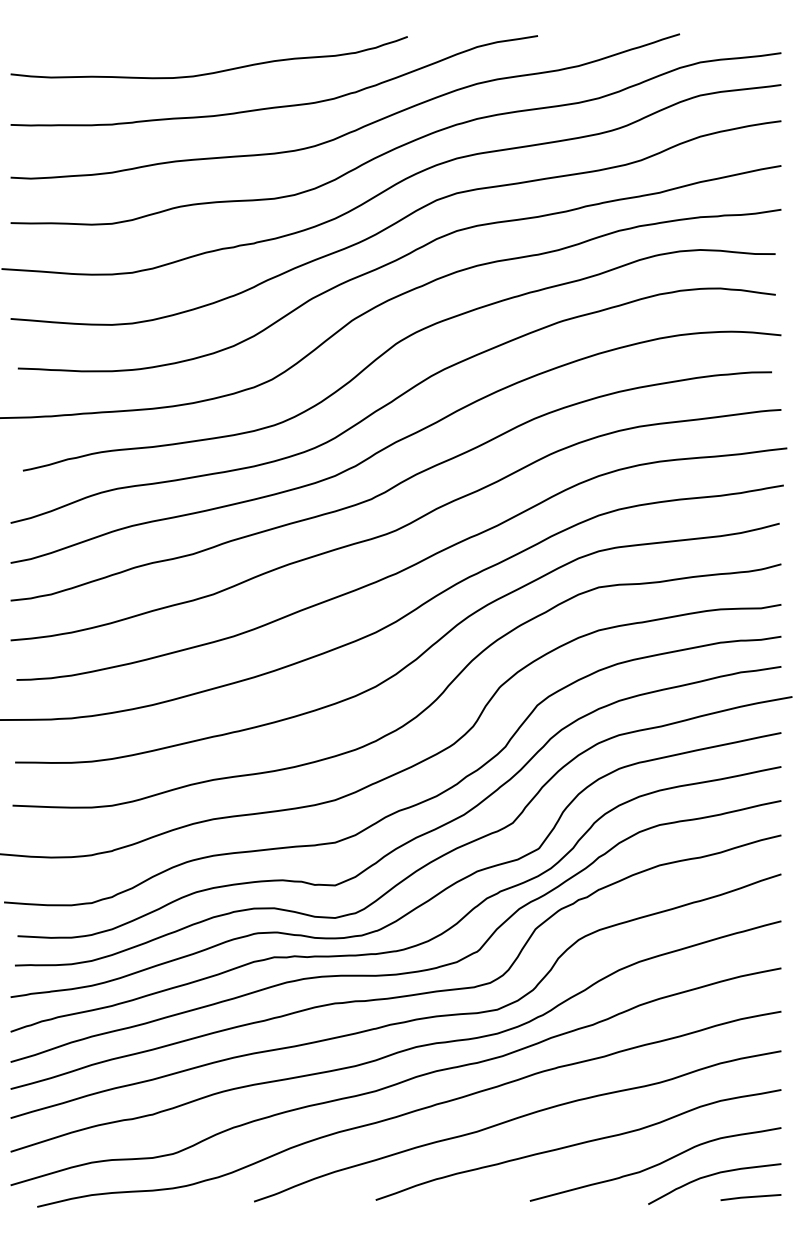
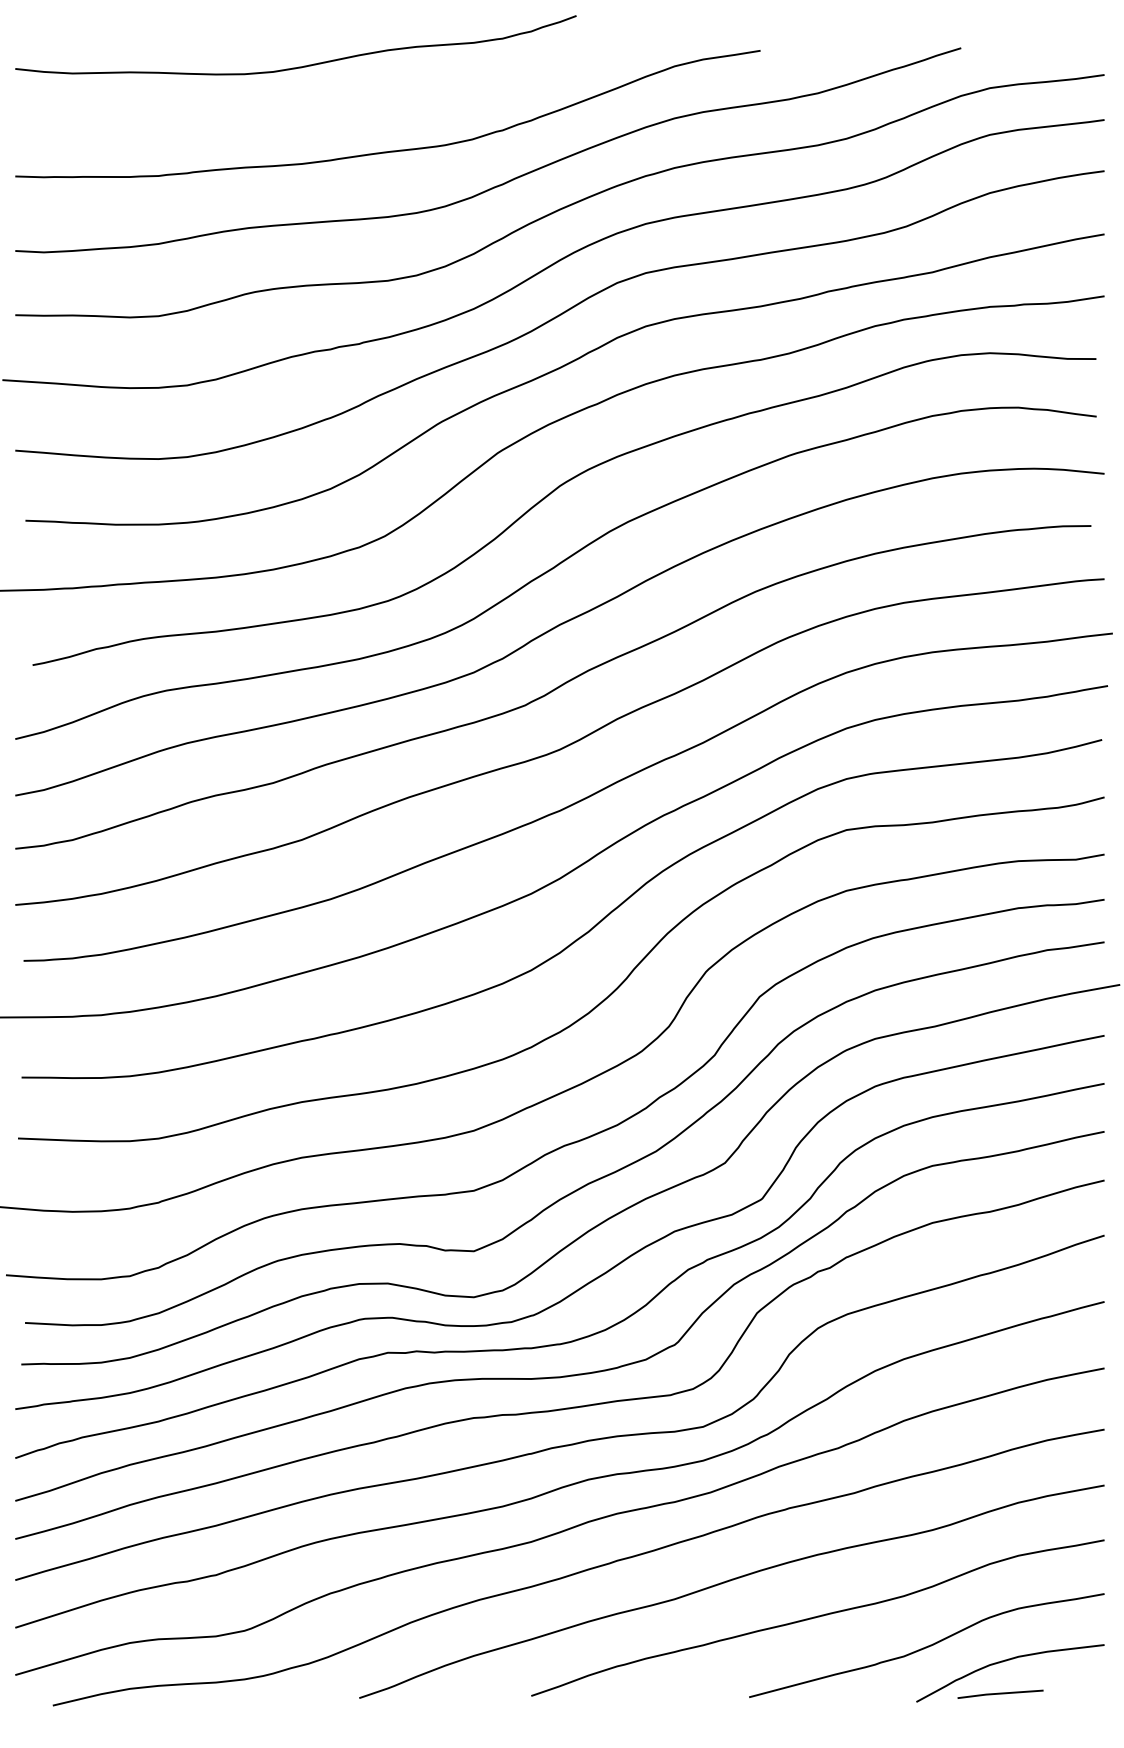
curve: (211, 72) -> (298, 66), moved
line: (750, 1196) -> (1000, 1693), moved

